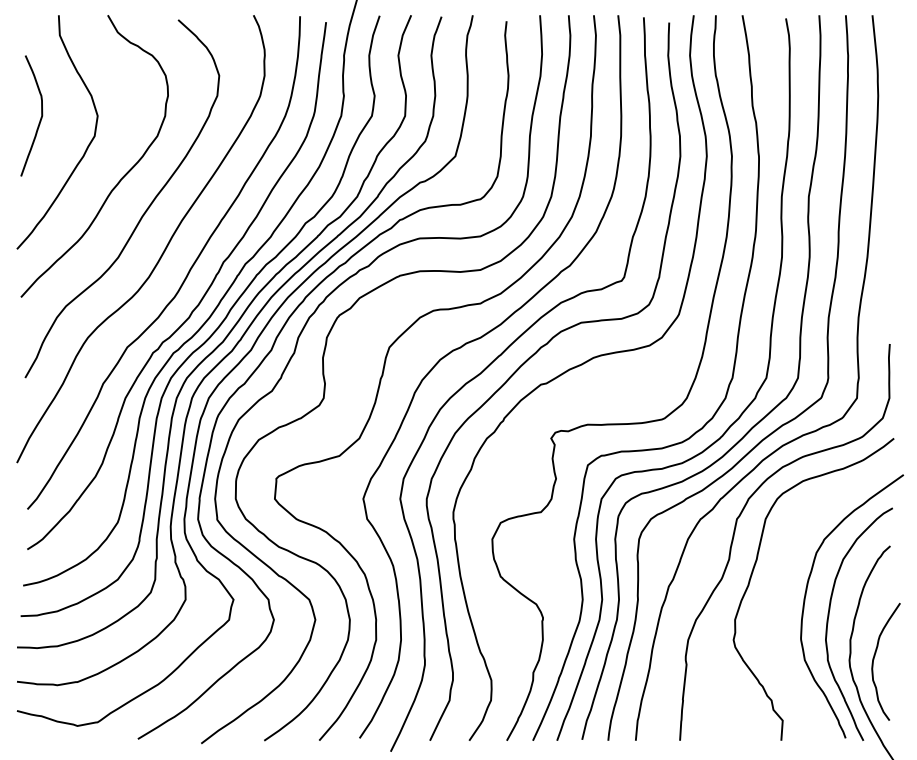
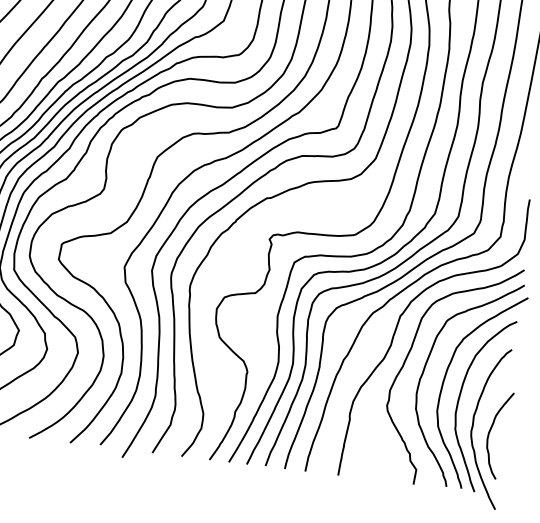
curve: (777, 589) -> (424, 371), added

